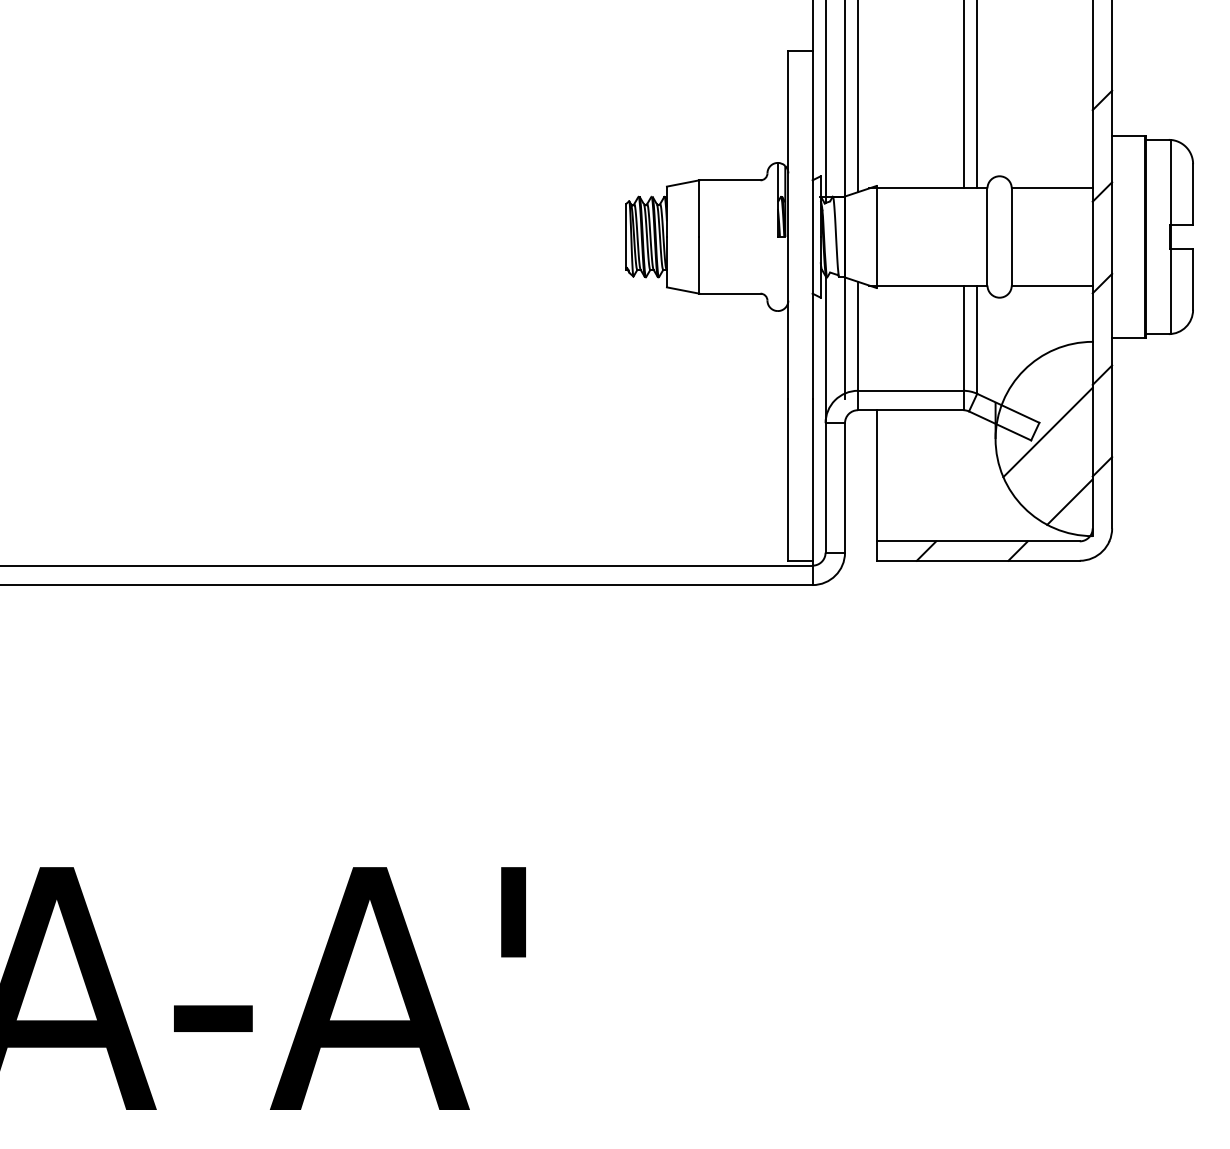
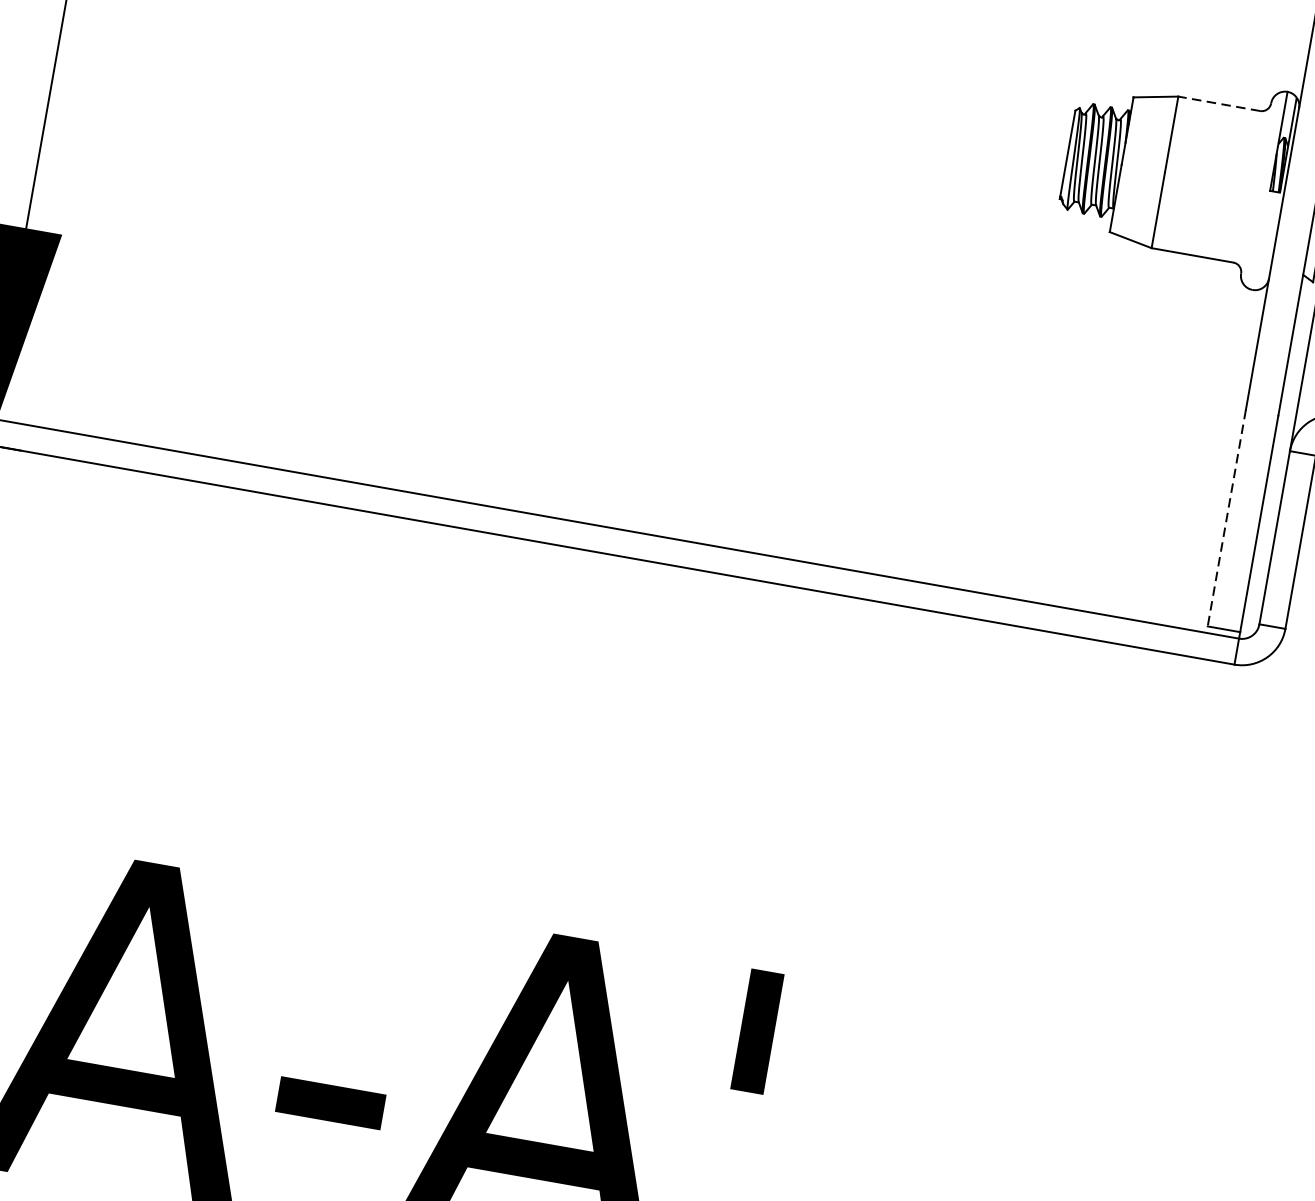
line: (729, 180) -> (1218, 103), solid -> dashed
line: (788, 479) -> (1227, 517), solid -> dashed

